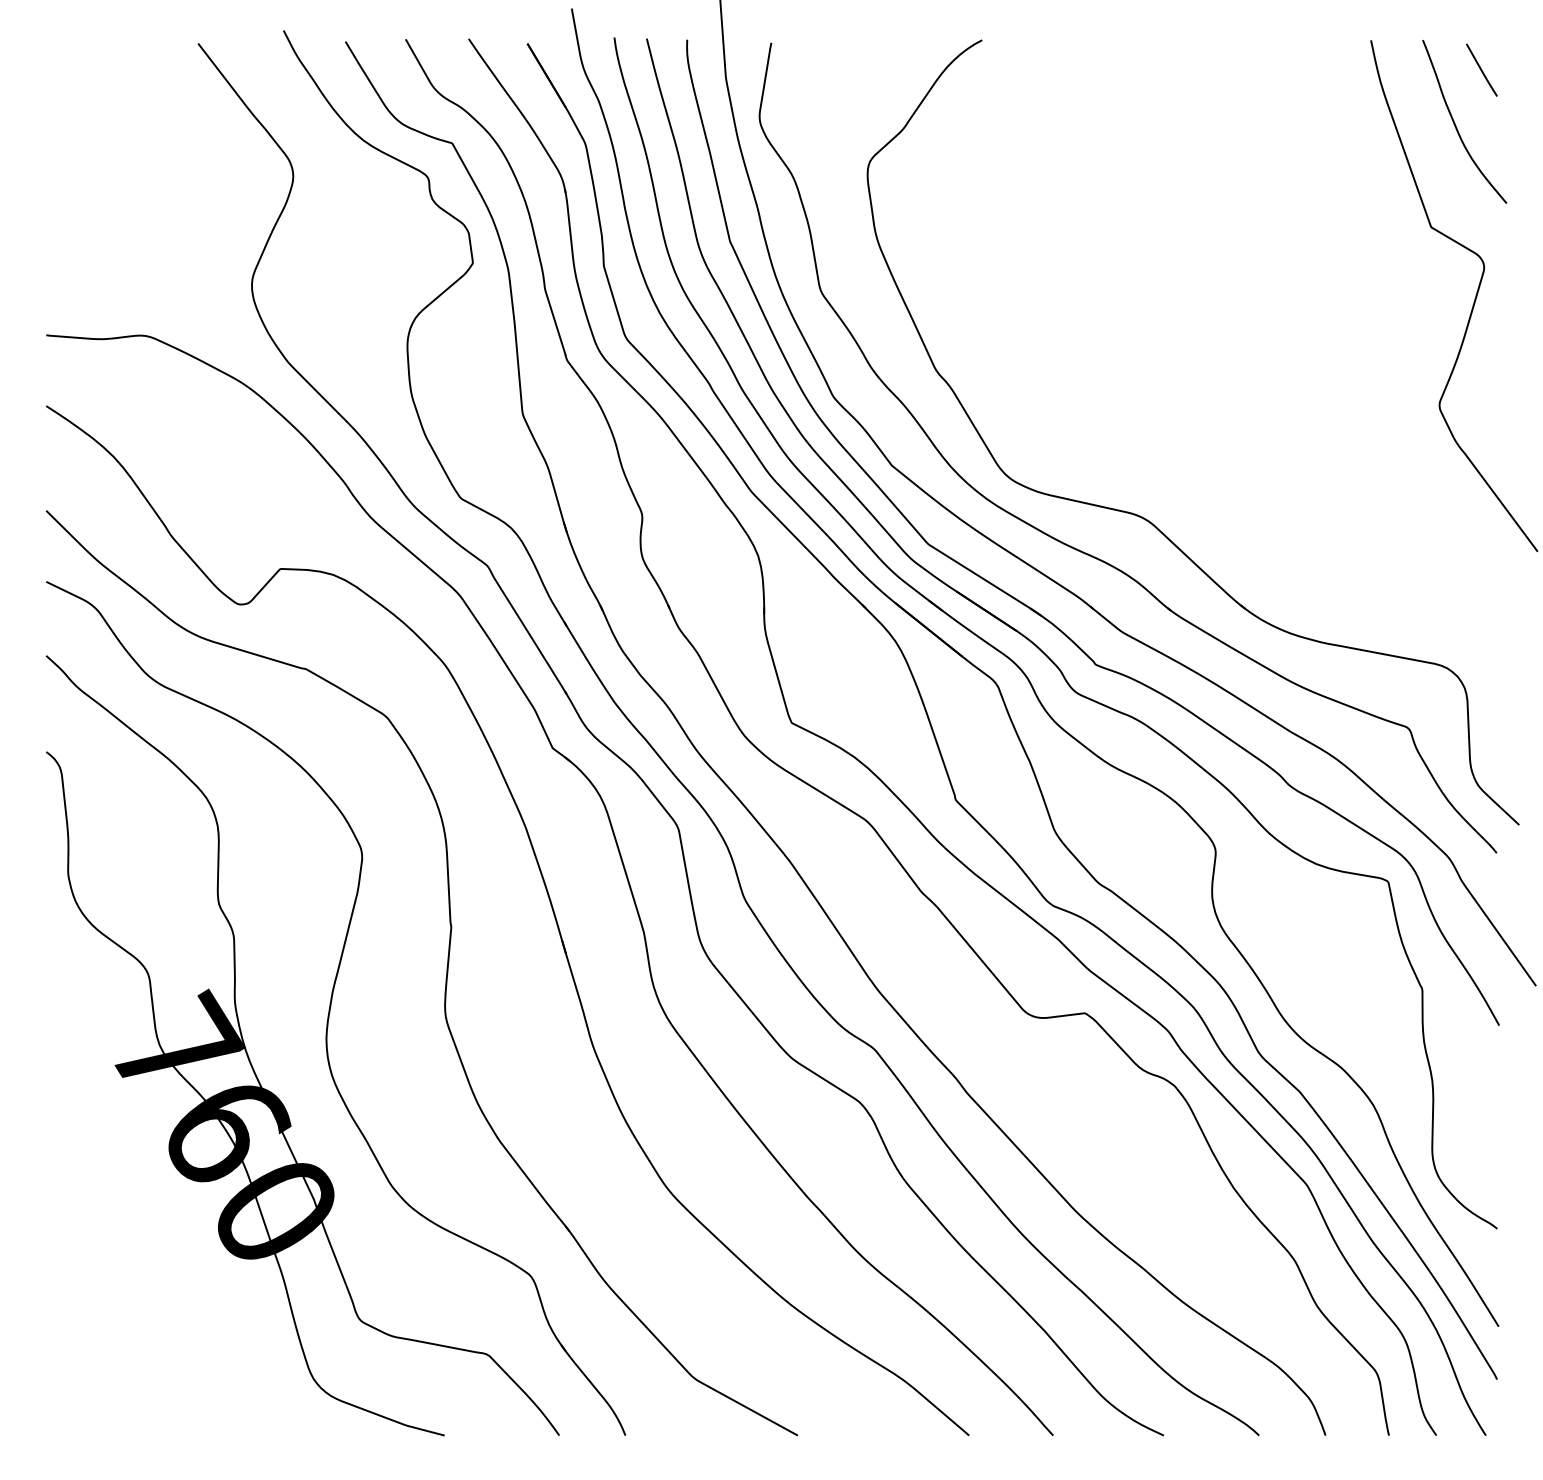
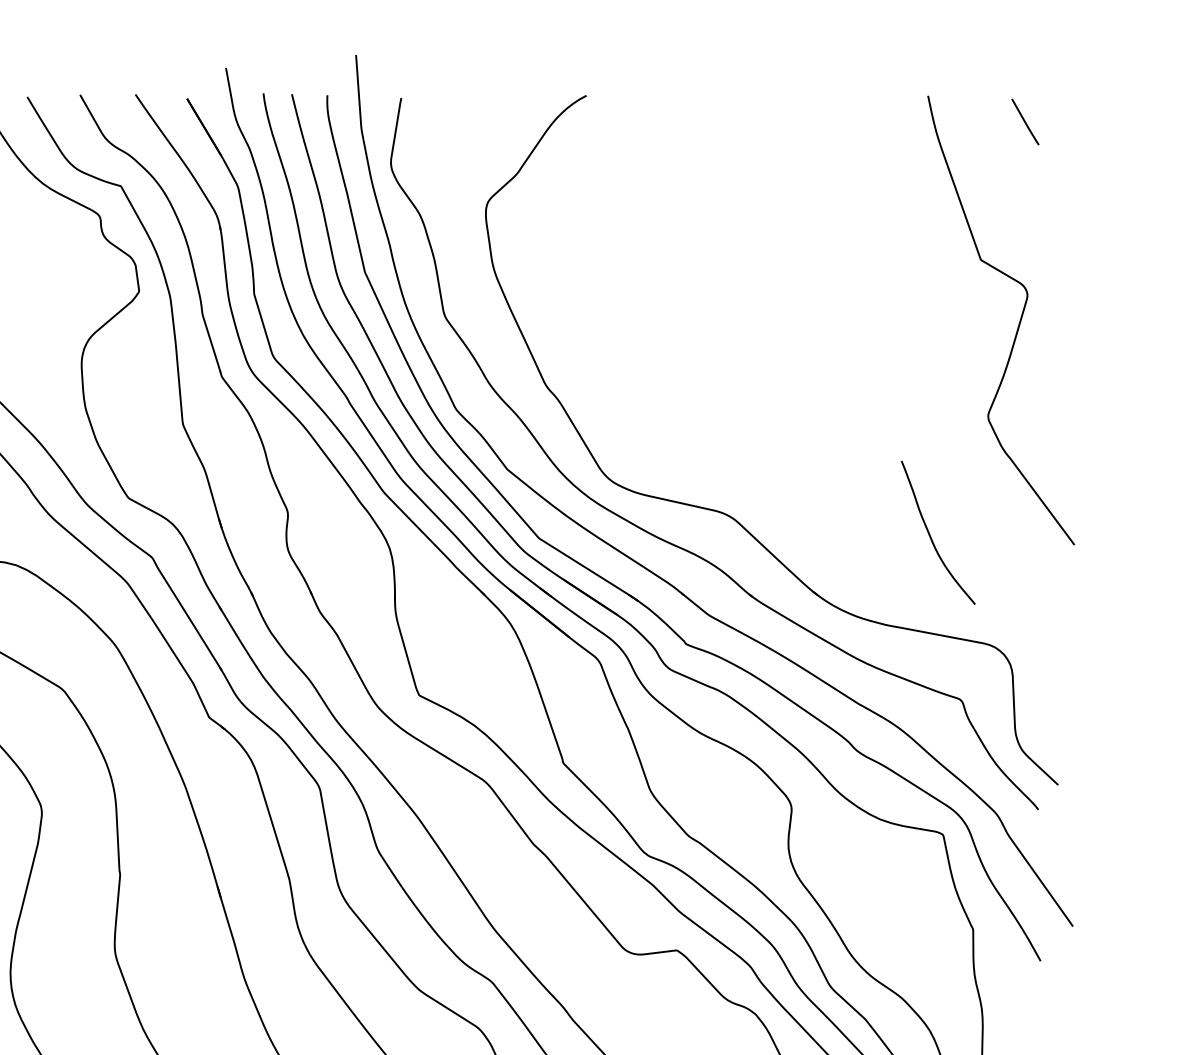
curve: (1456, 125) -> (931, 536), moved

